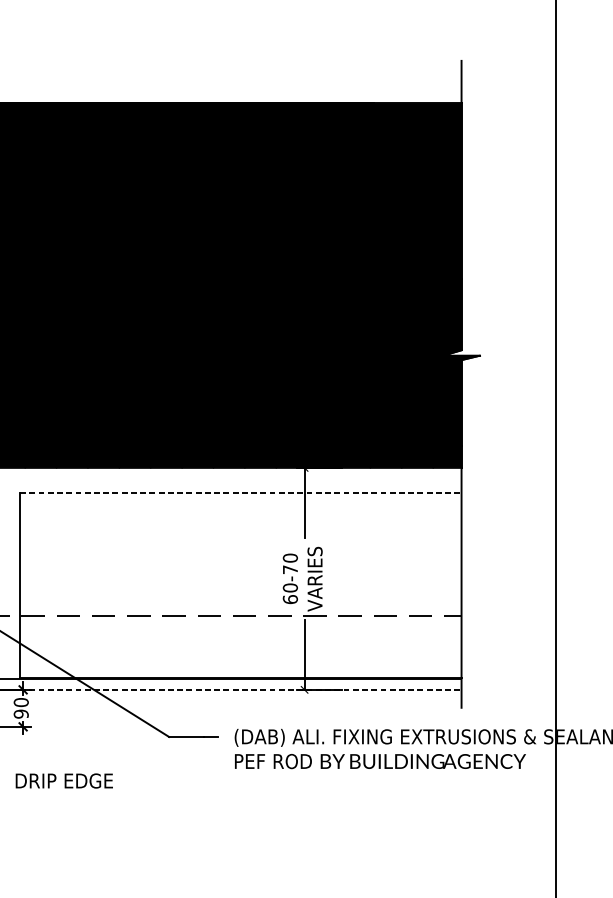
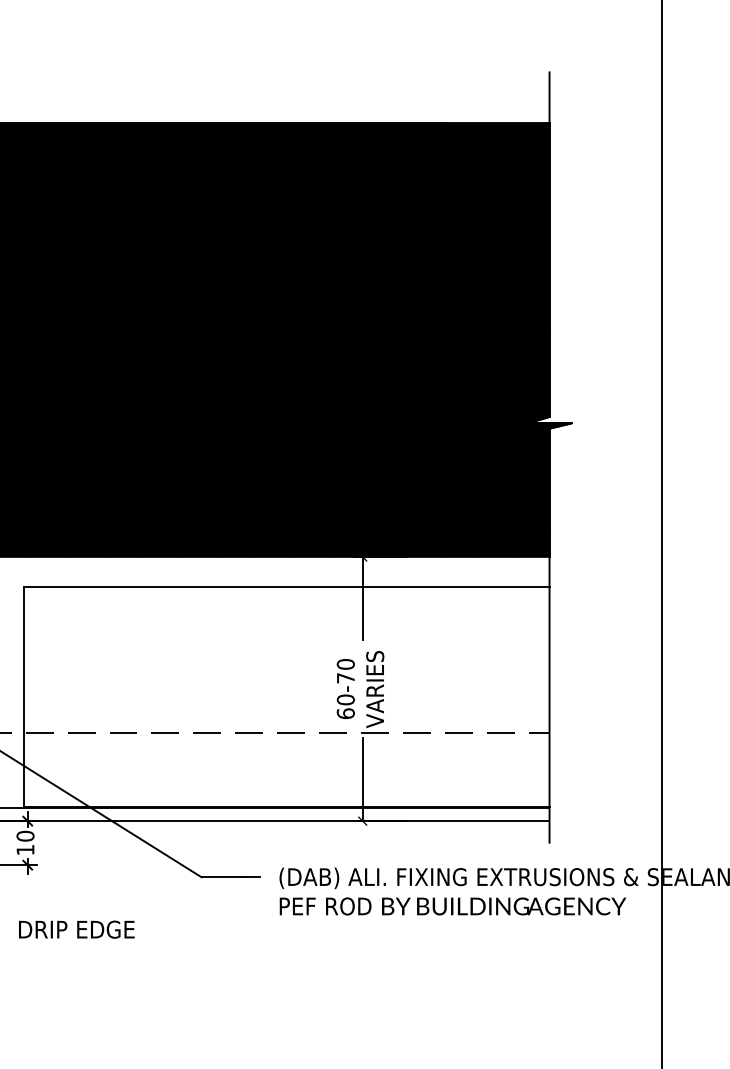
line: (240, 492) -> (286, 586), dashed -> solid
line: (240, 690) -> (286, 821), dashed -> solid
text: (21, 713) -> (25, 849), 90 -> 10

